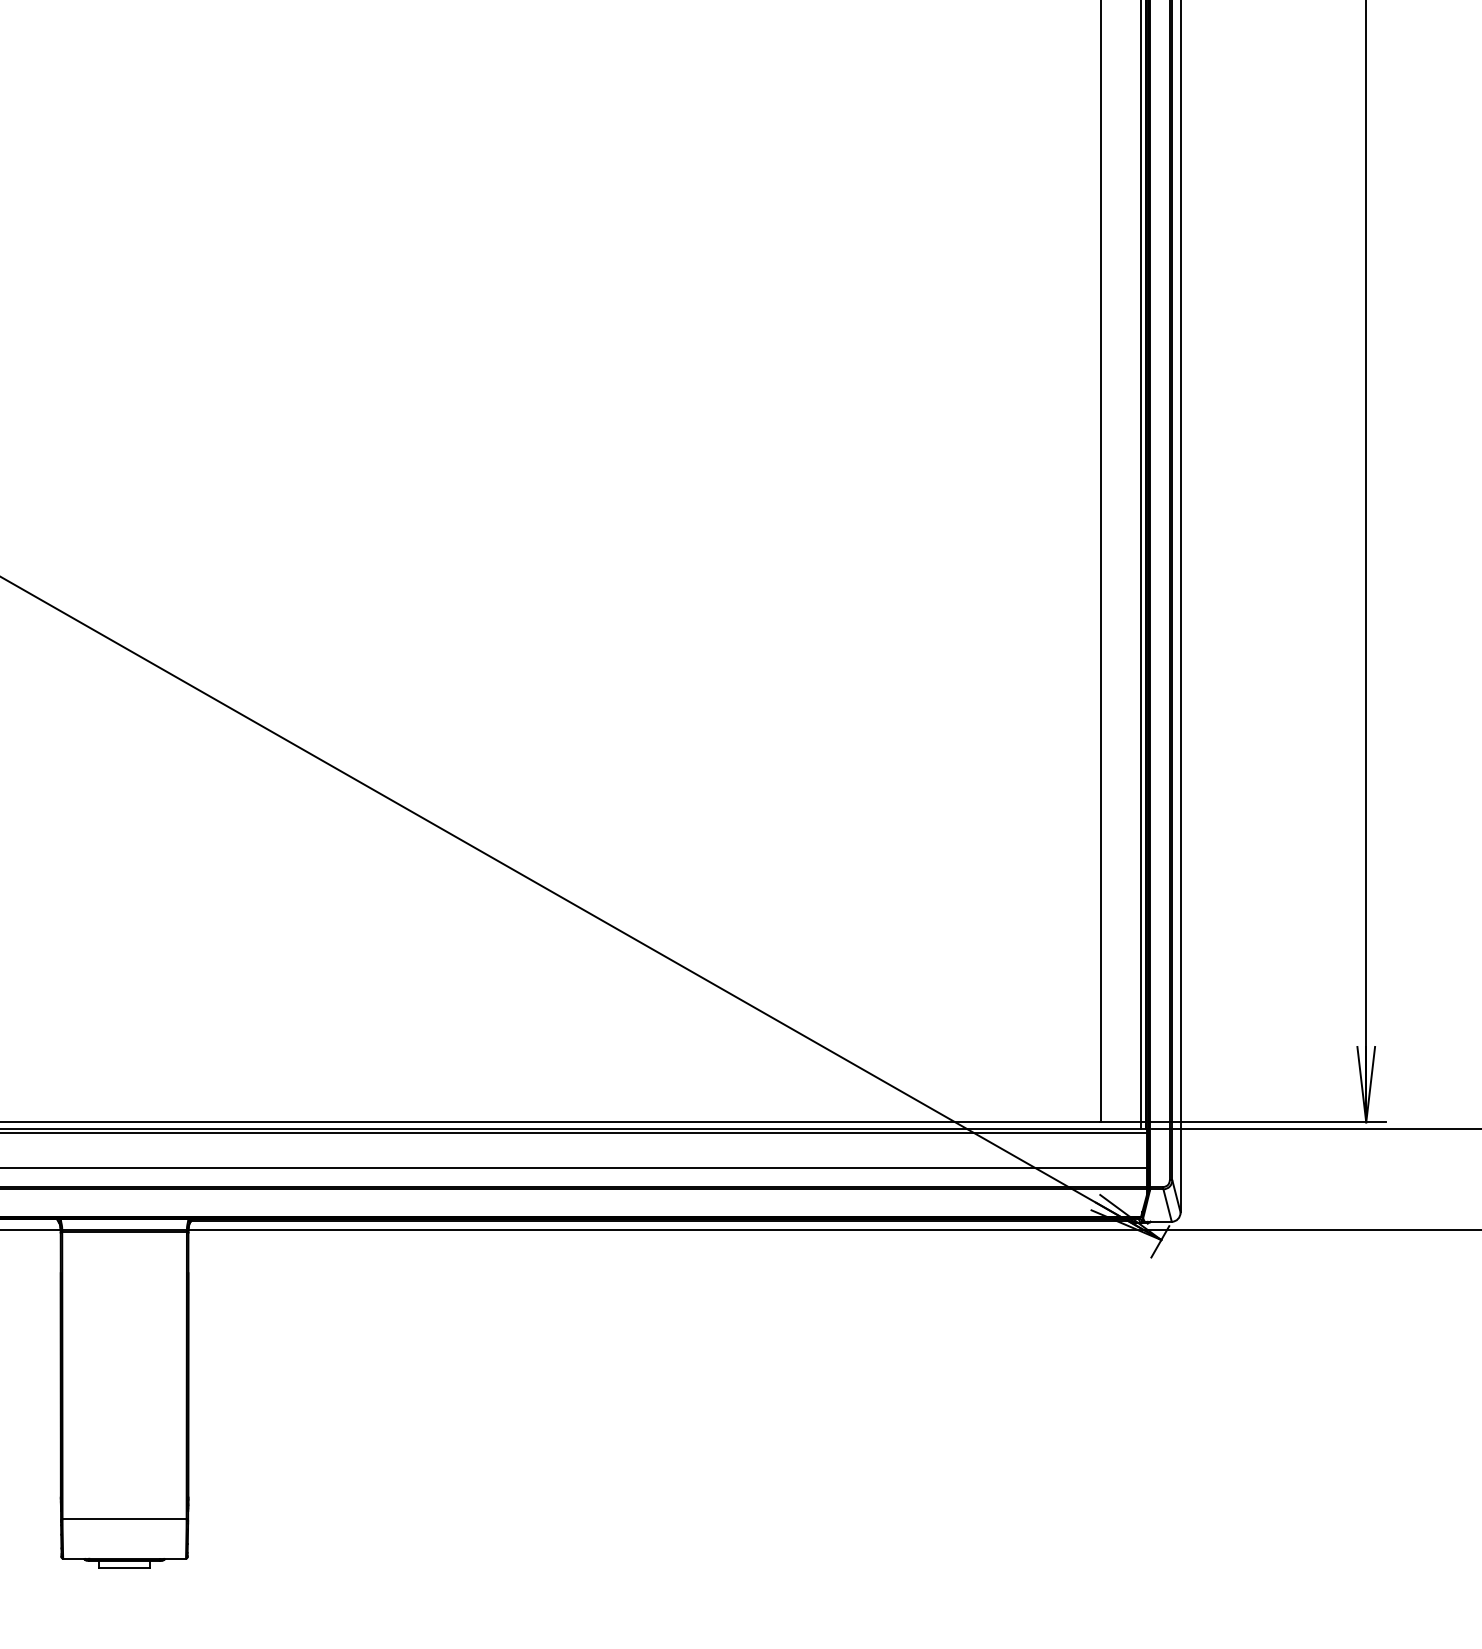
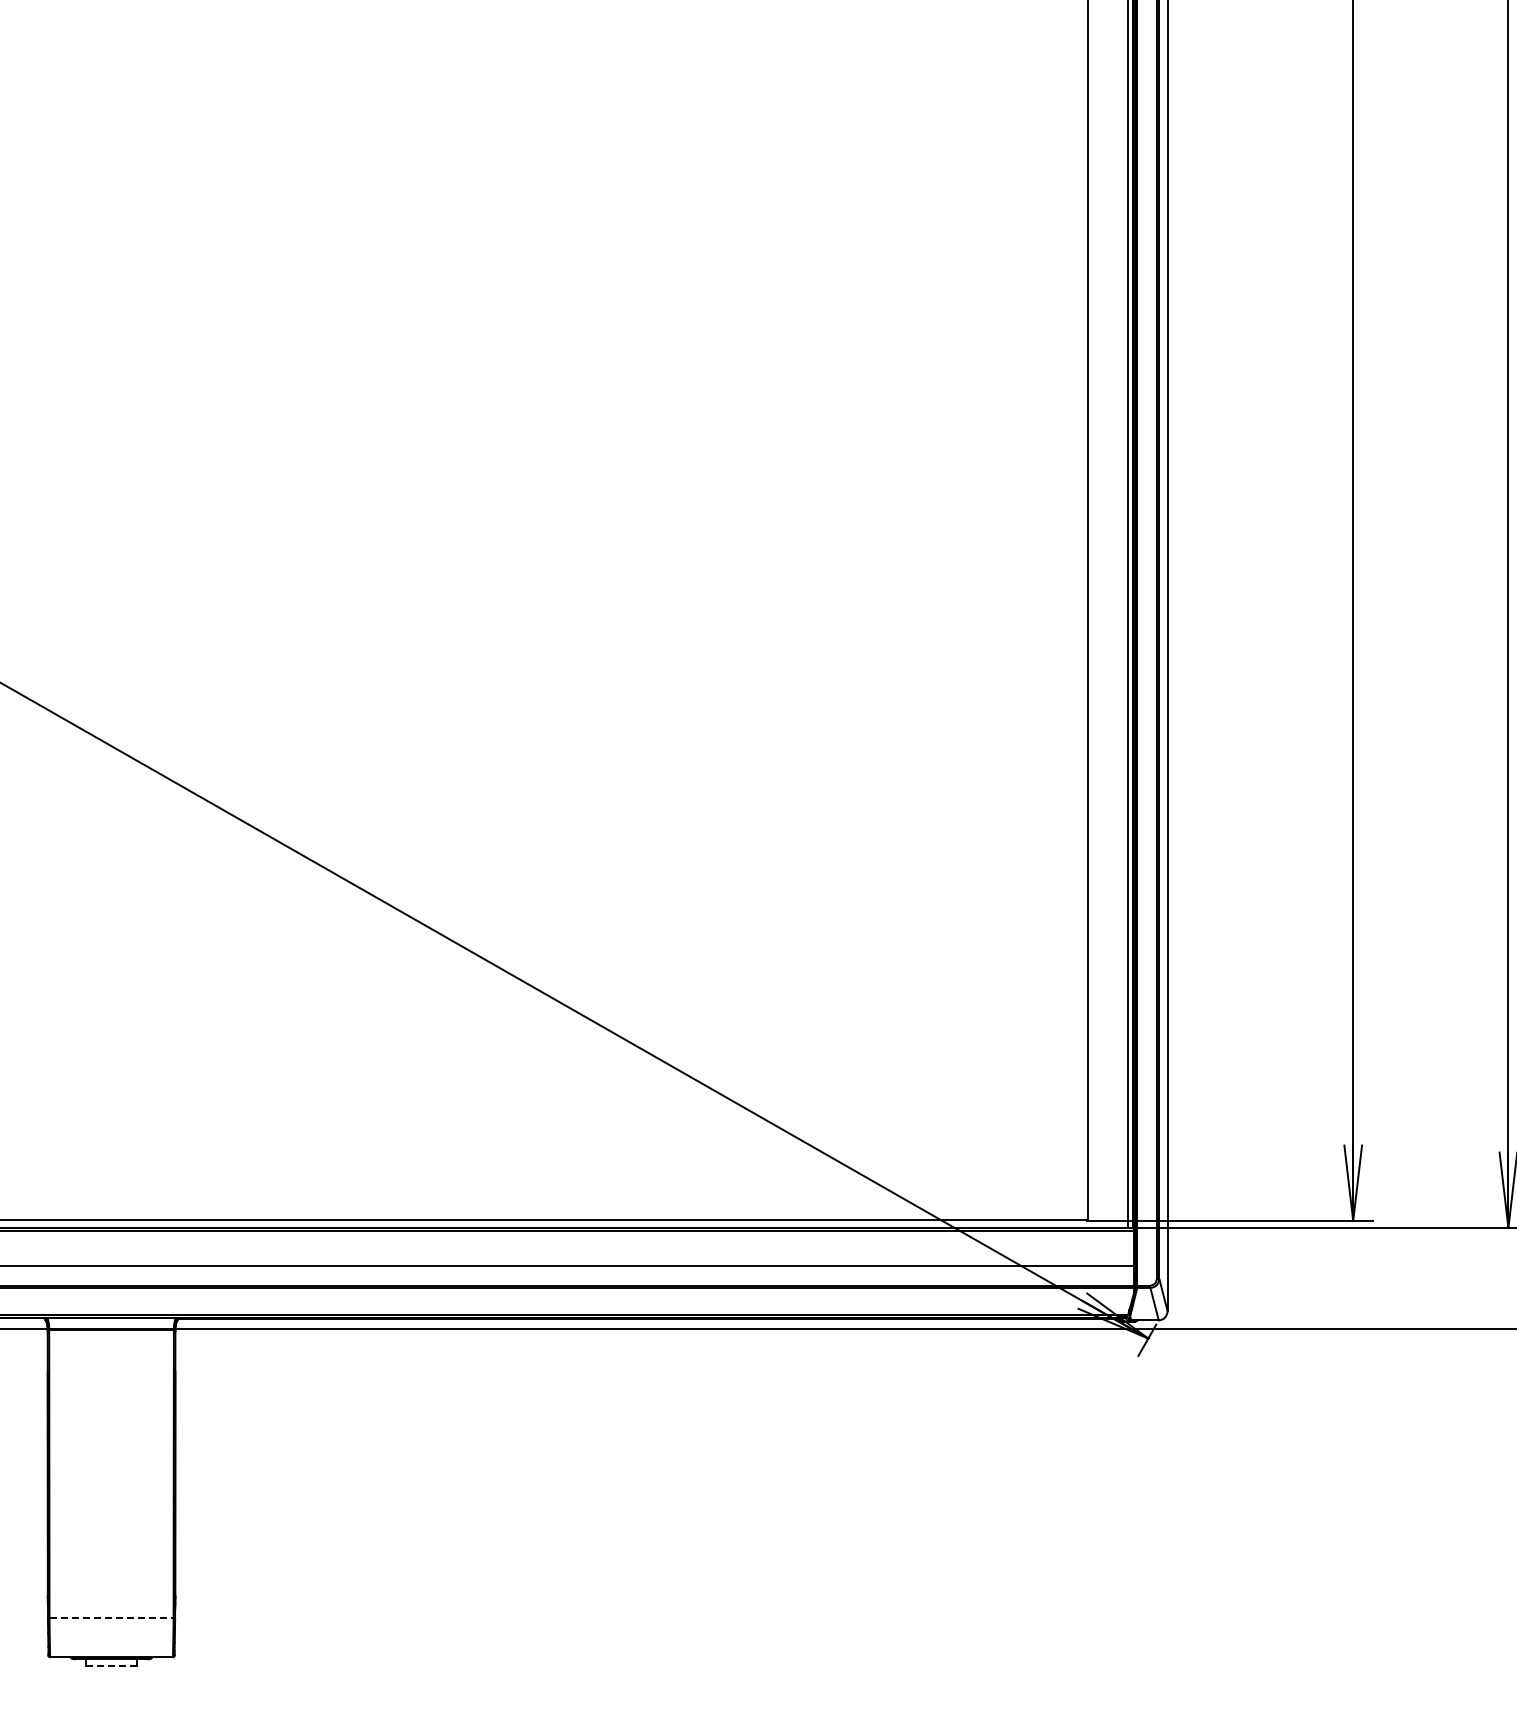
line: (125, 1518) -> (112, 1617), solid -> dashed
line: (125, 1567) -> (112, 1666), solid -> dashed

